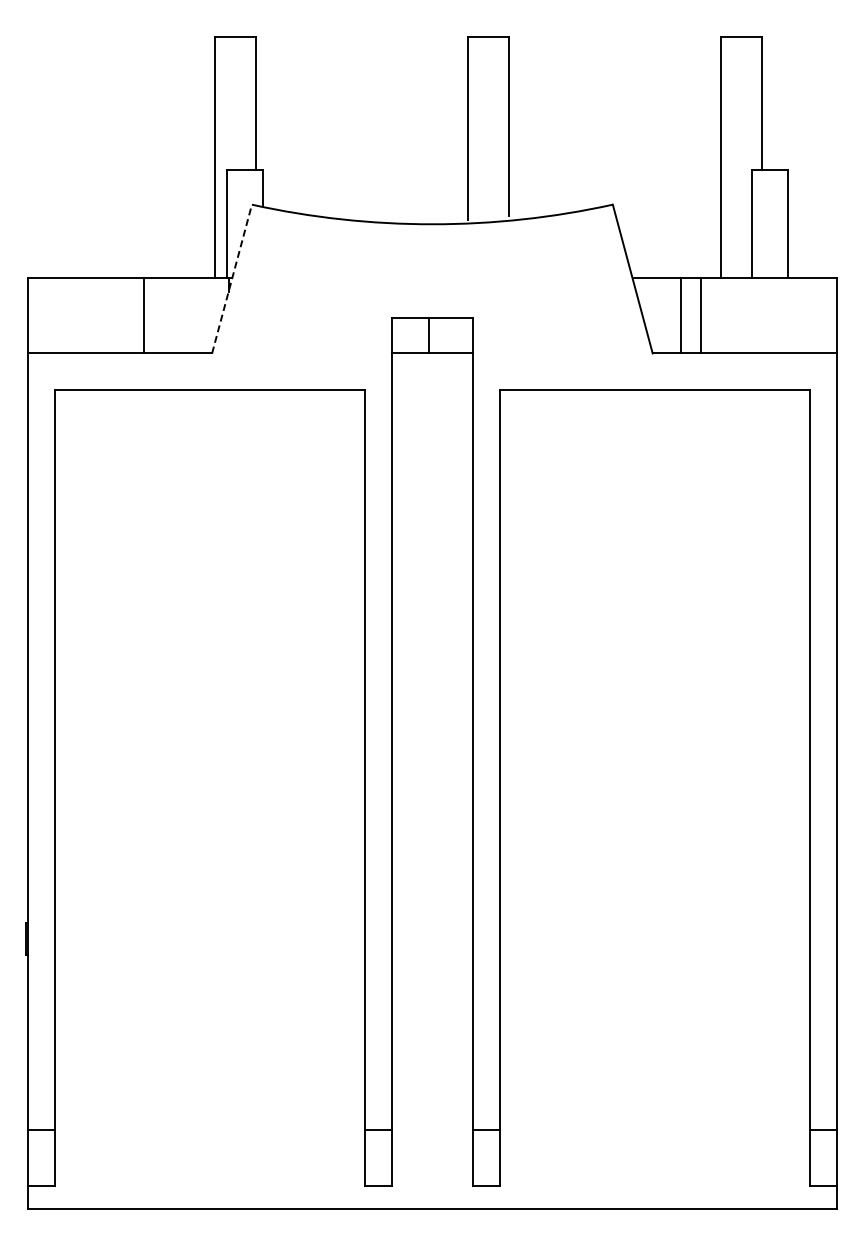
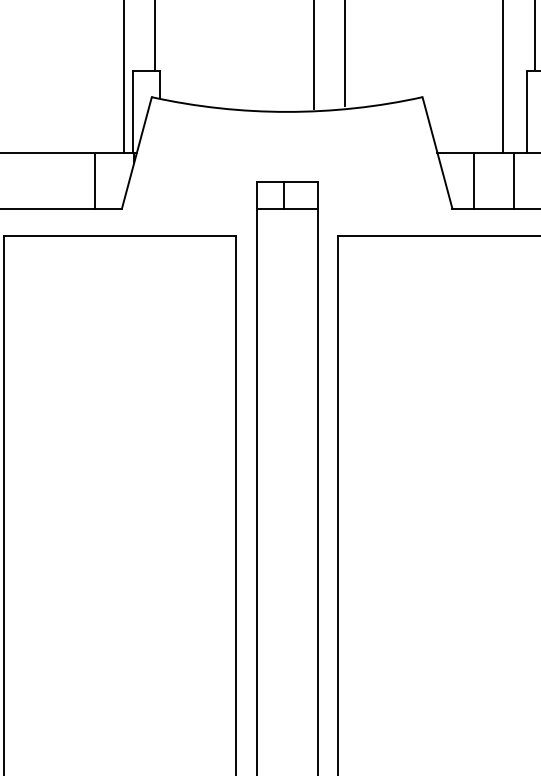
line: (232, 279) -> (137, 153), dashed -> solid
line: (143, 315) -> (94, 180), moved
line: (701, 315) -> (513, 180), moved

